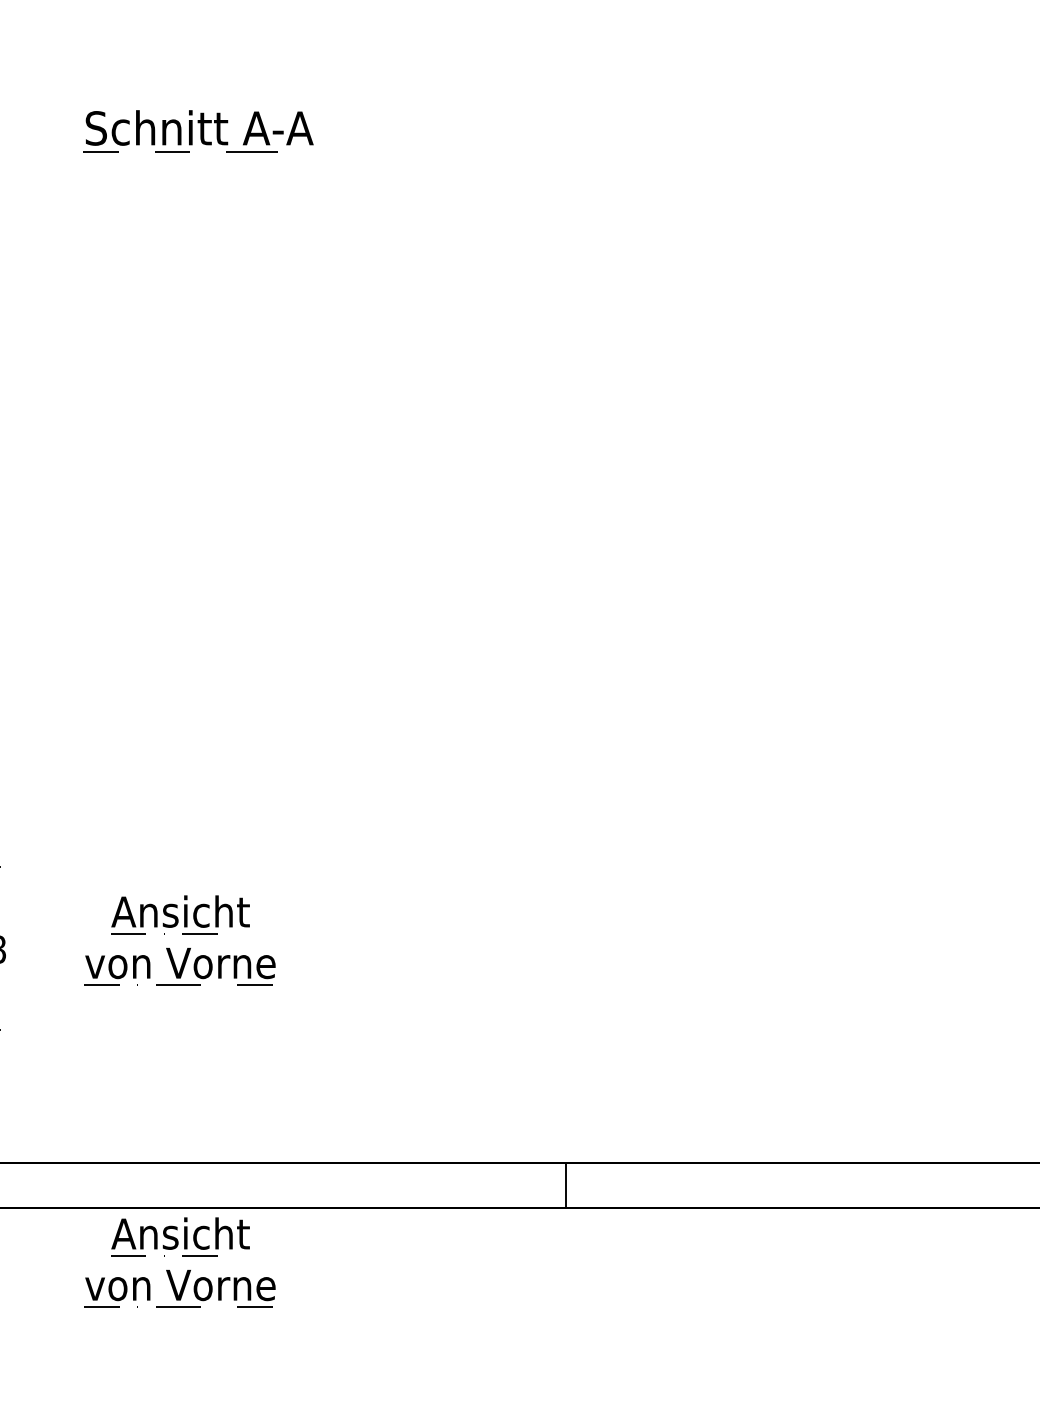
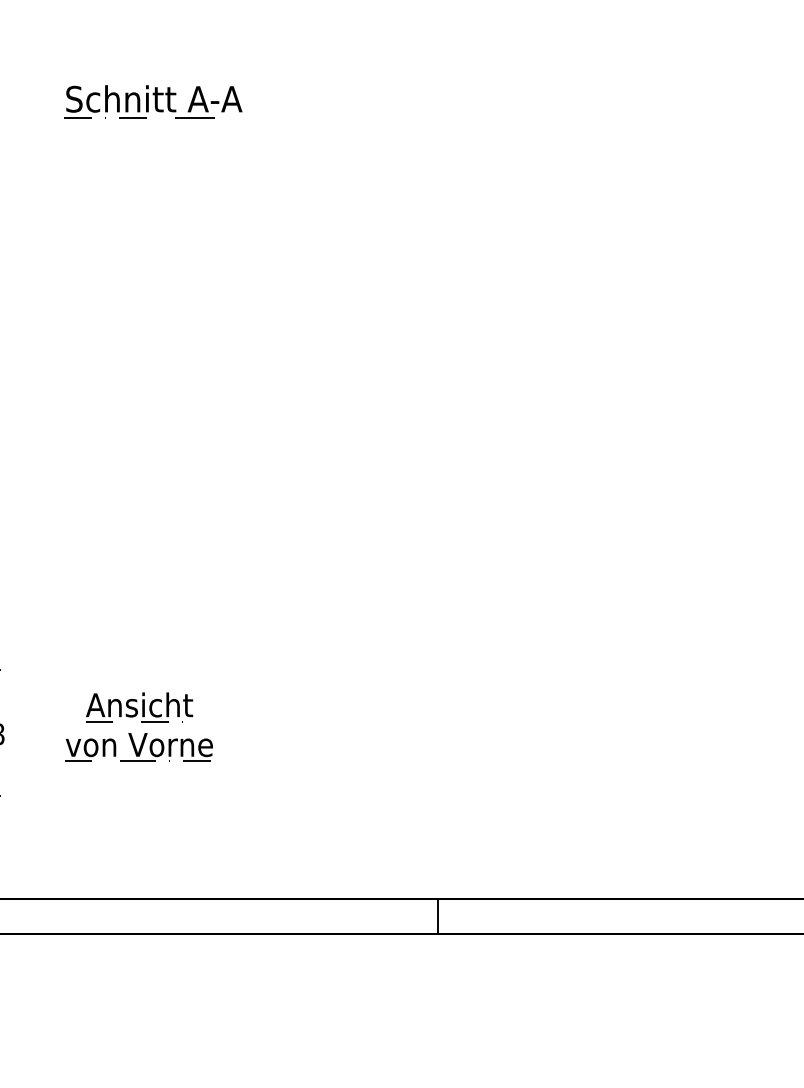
part: (182, 1256) -> (141, 971), removed

